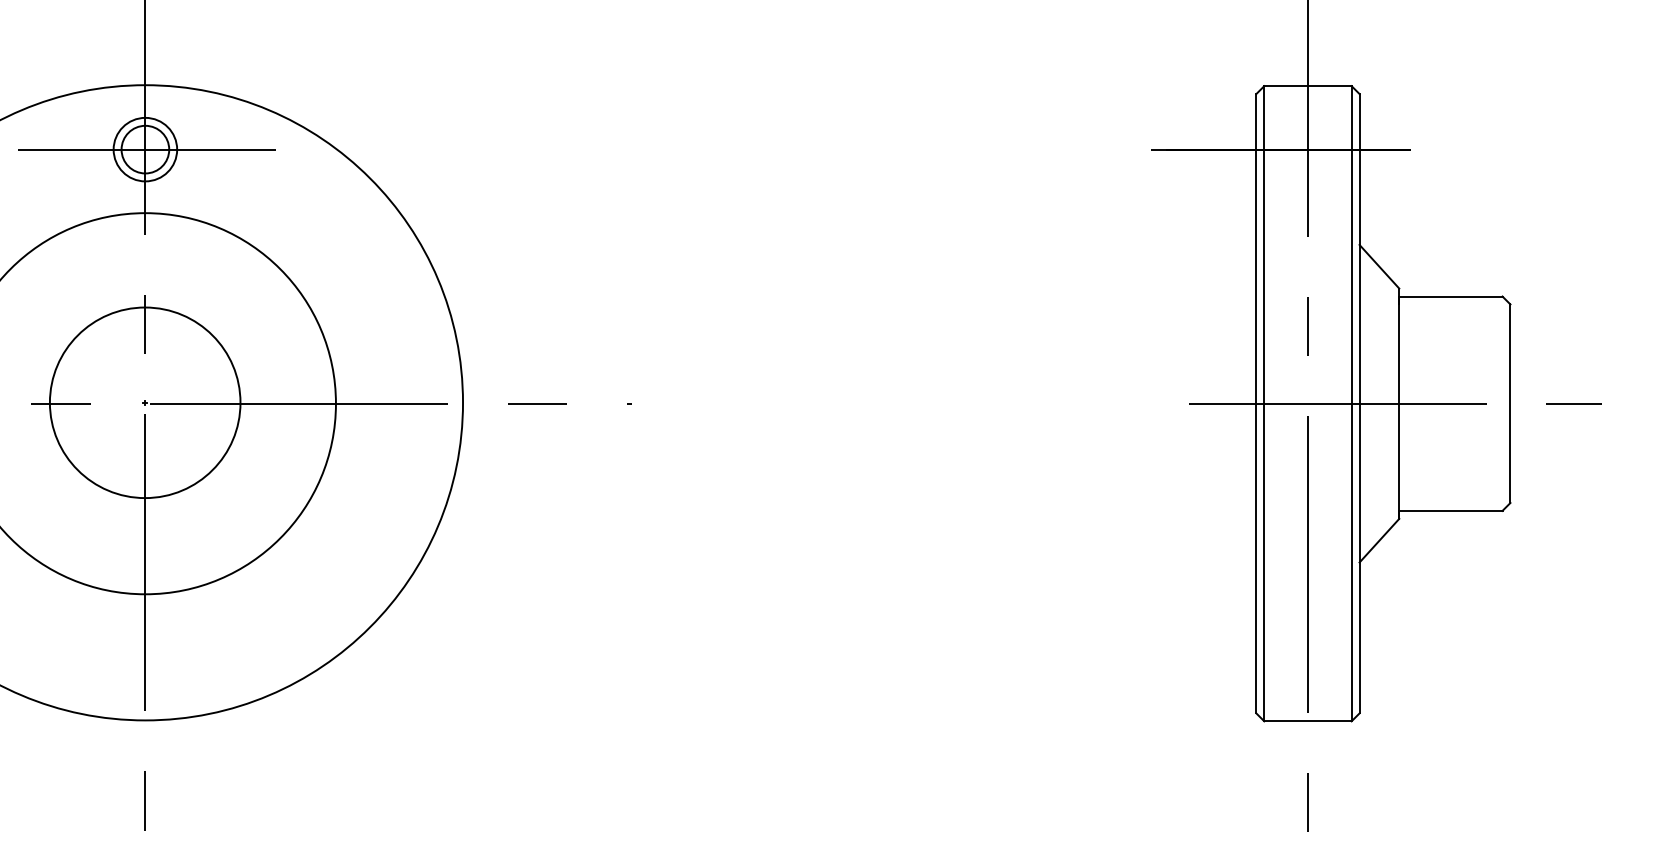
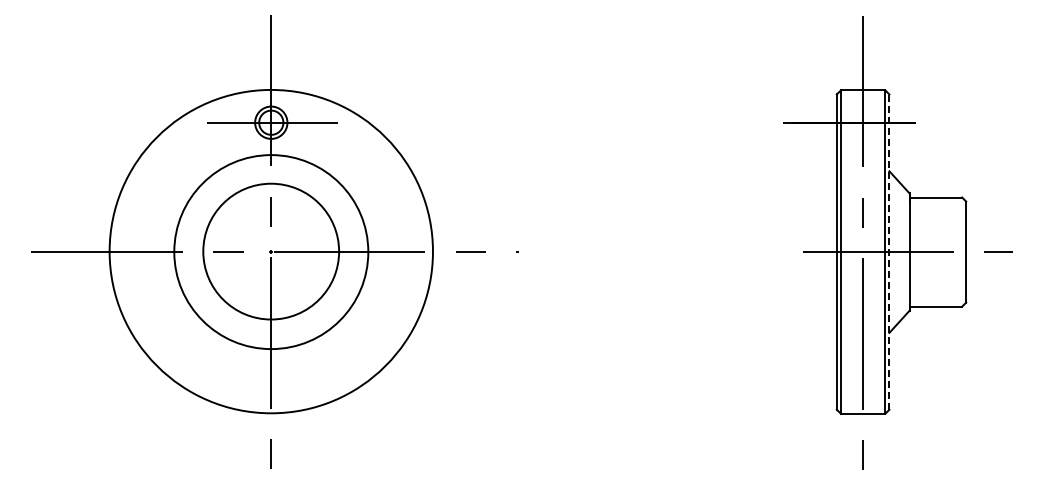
circle: (143, 402) -> (270, 251), size x1.4
line: (1359, 404) -> (889, 252), solid -> dashed

